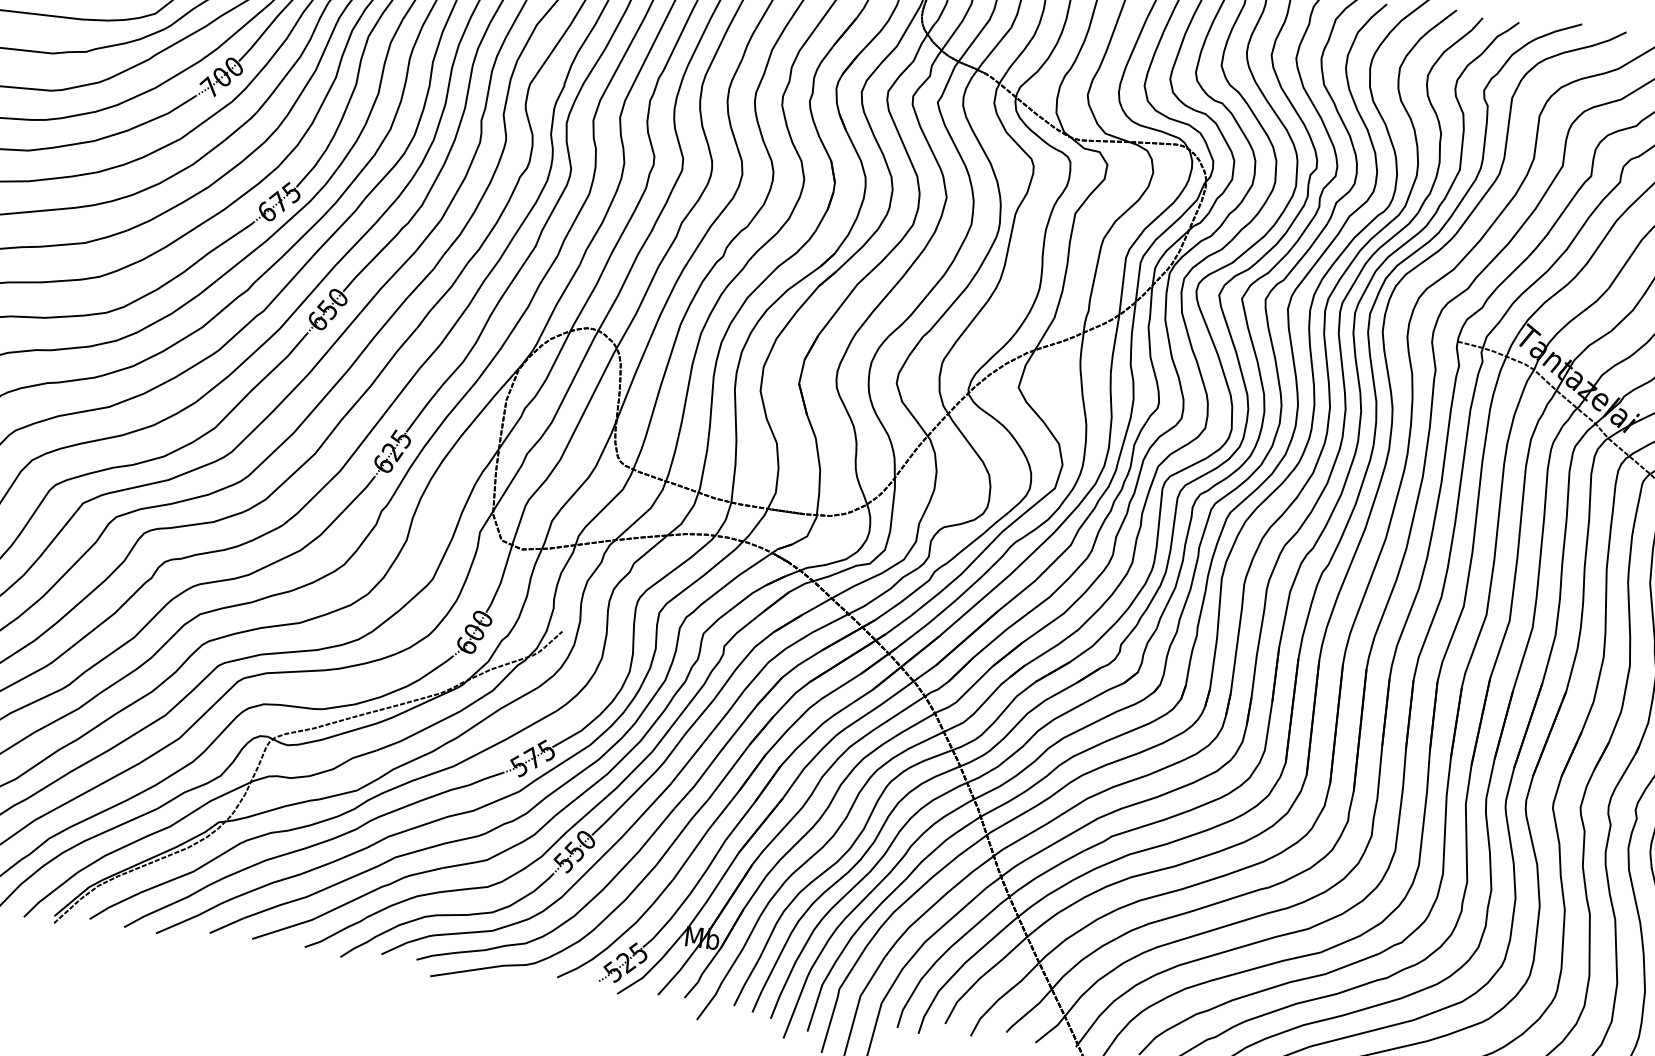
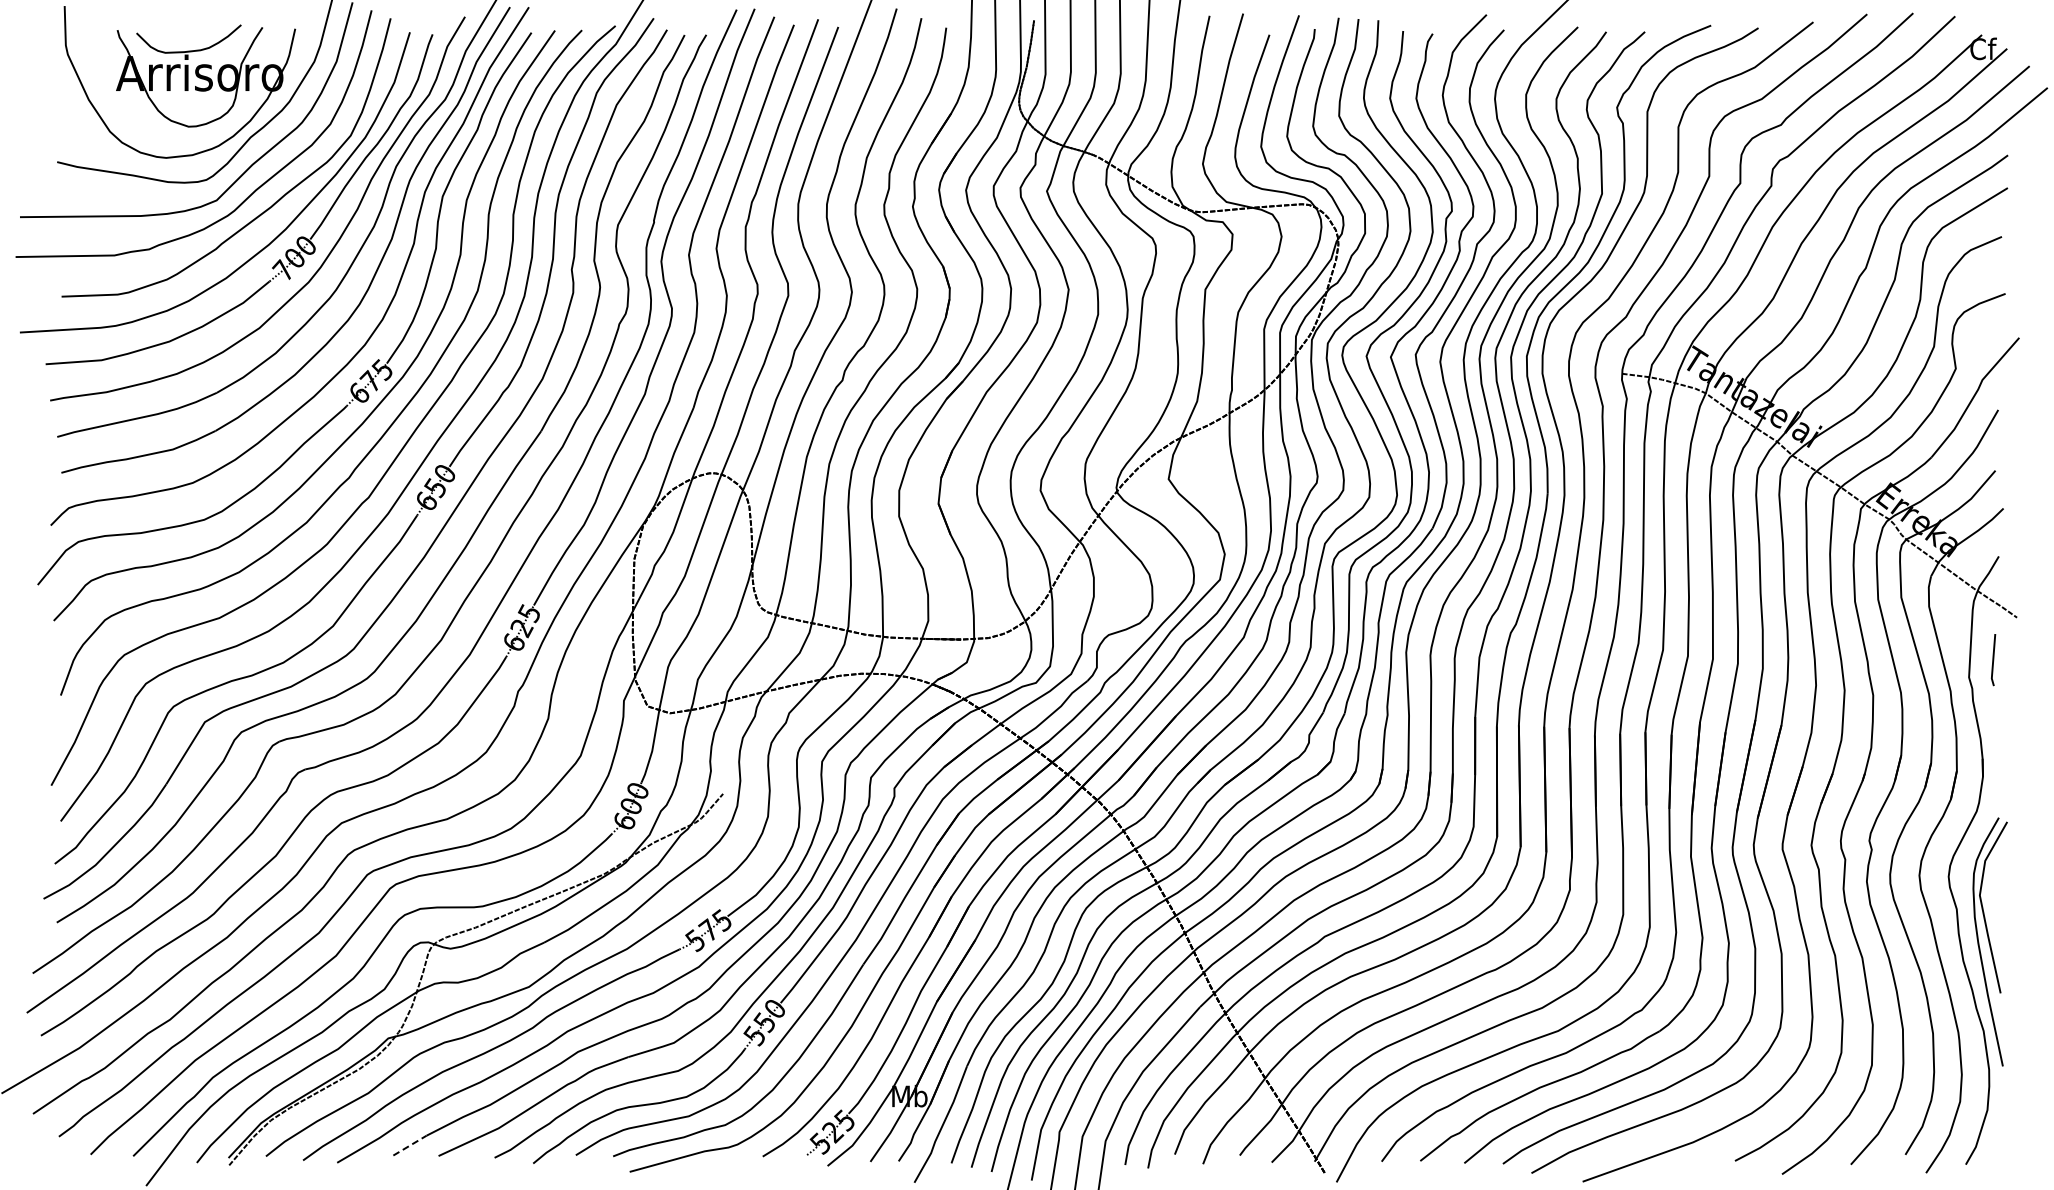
line: (227, 925) -> (410, 1145), solid -> dashed

